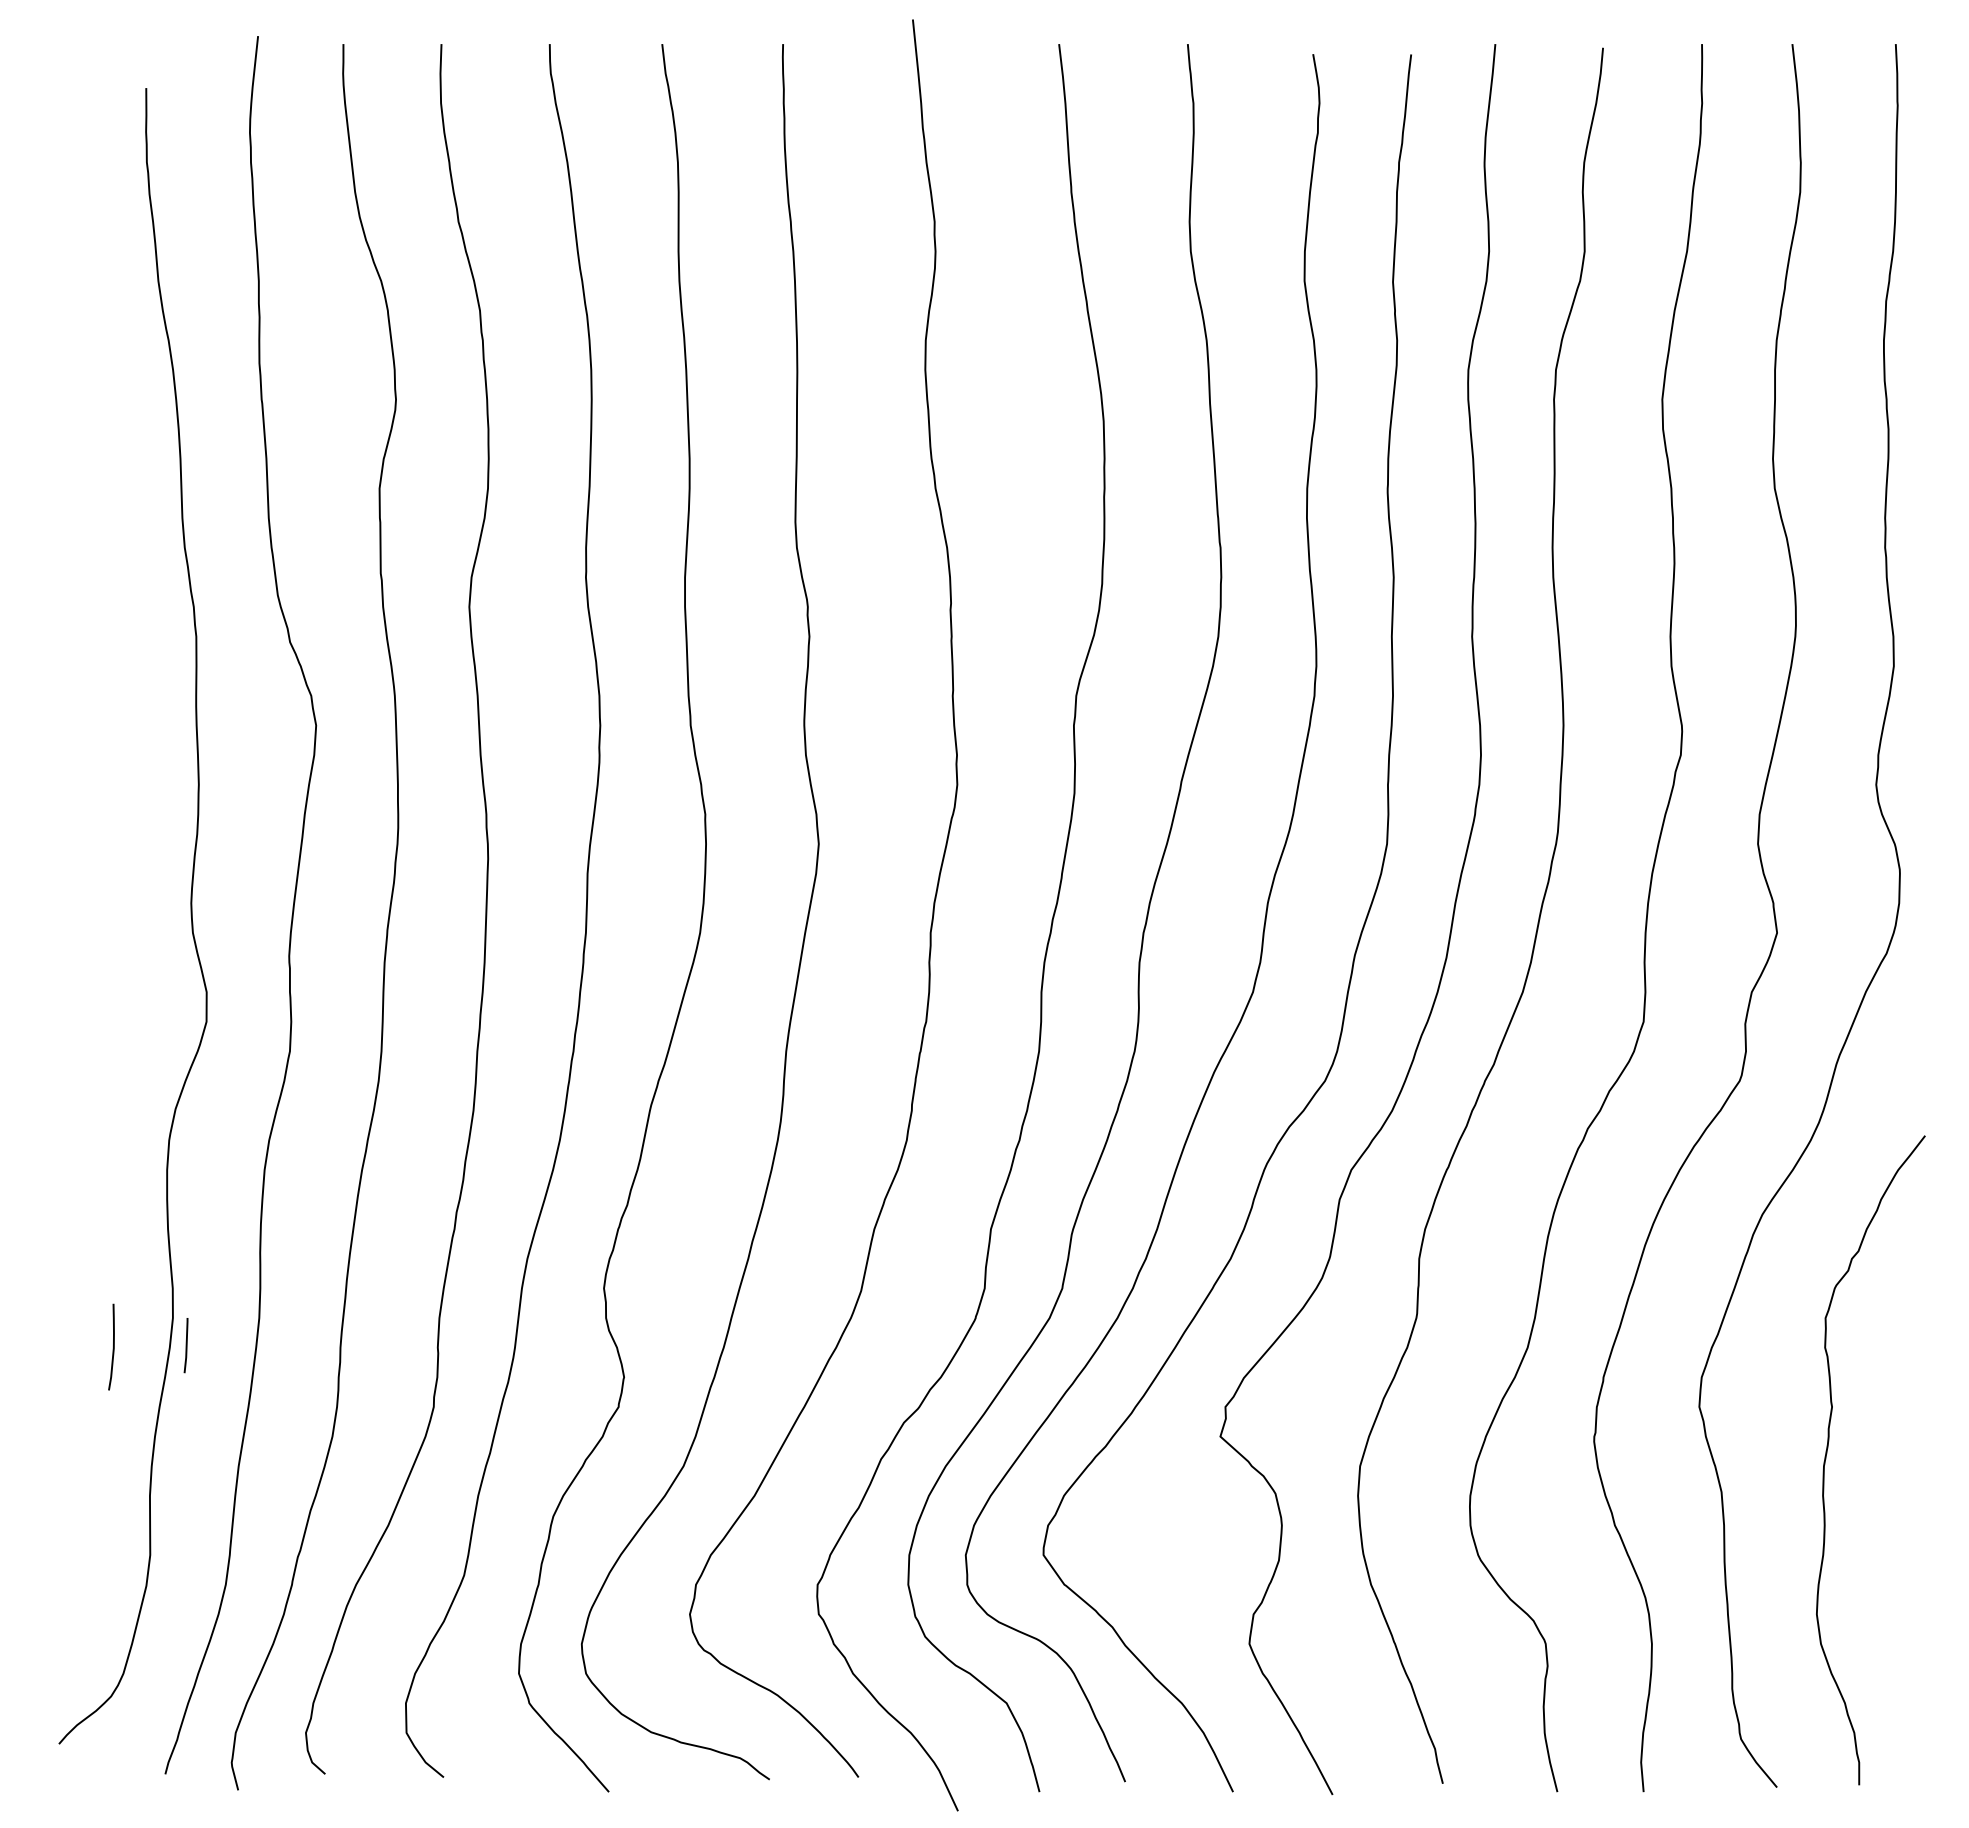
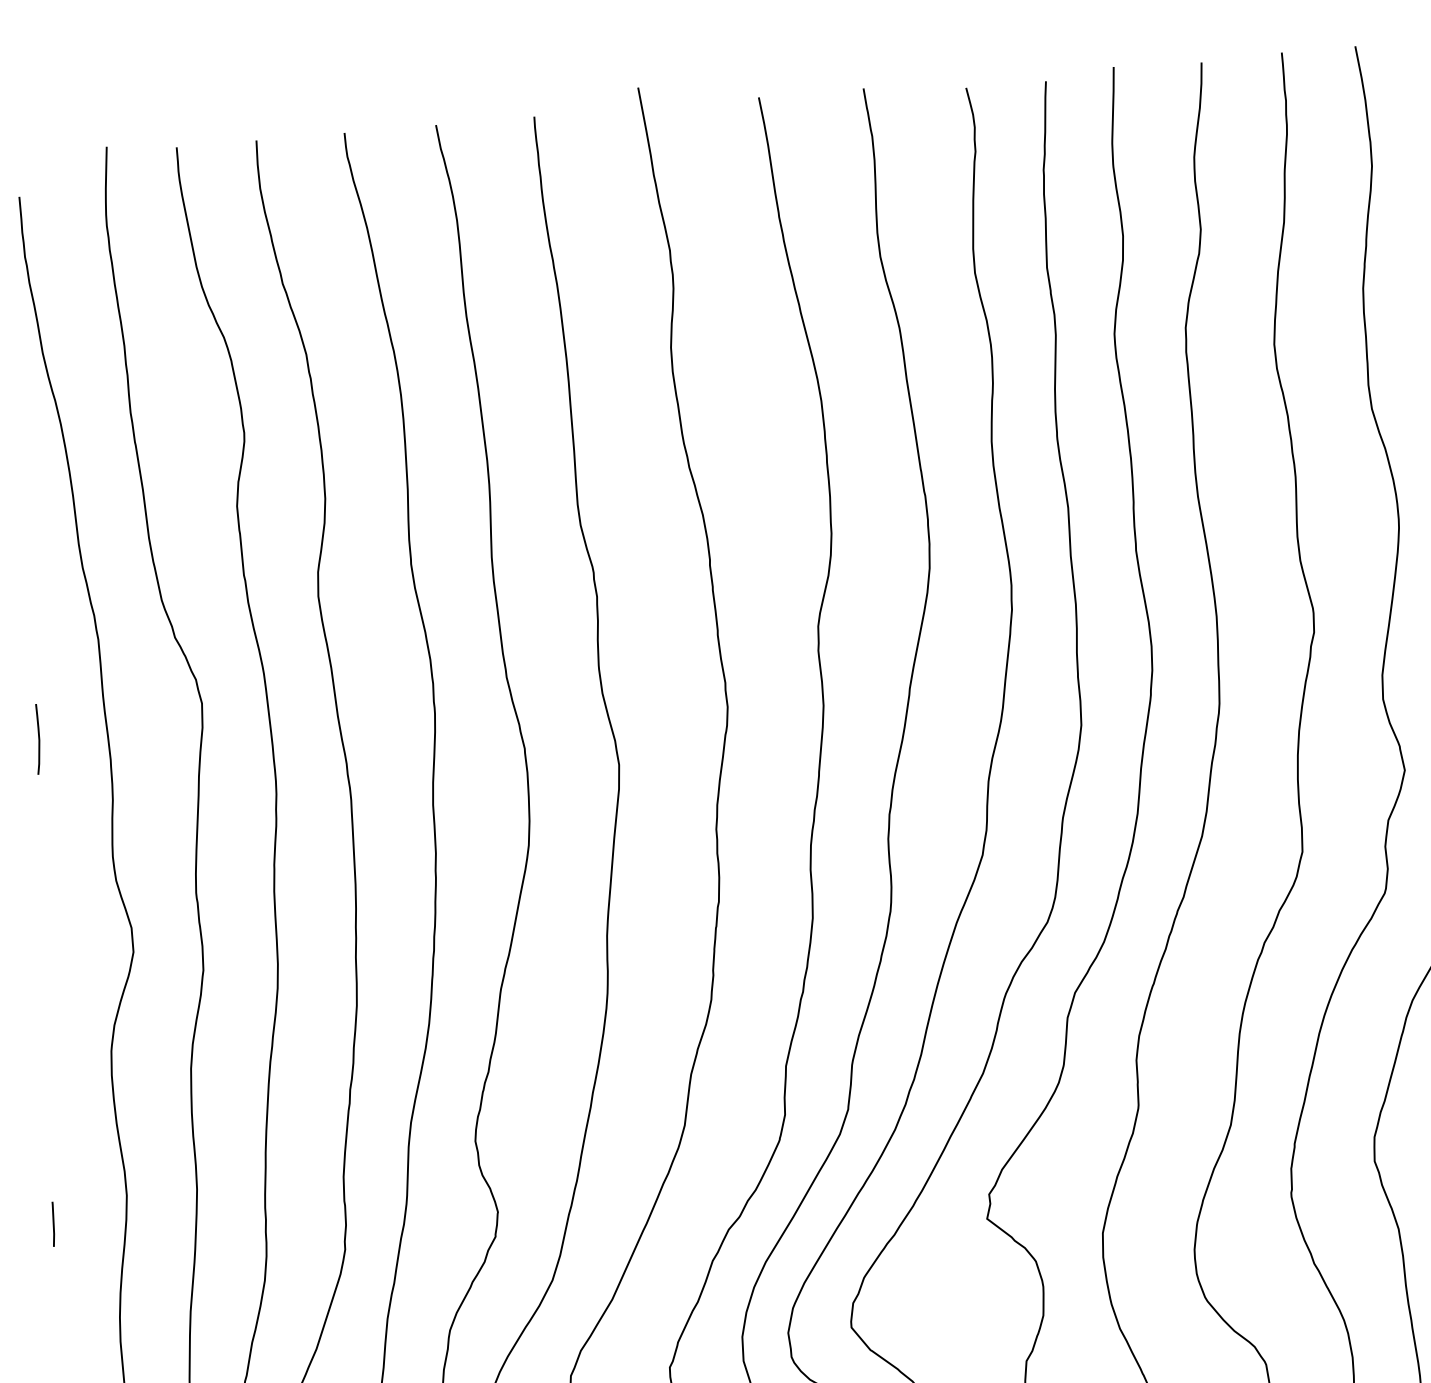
line: (185, 1345) -> (52, 1224), moved
curve: (112, 1347) -> (38, 739), moved

